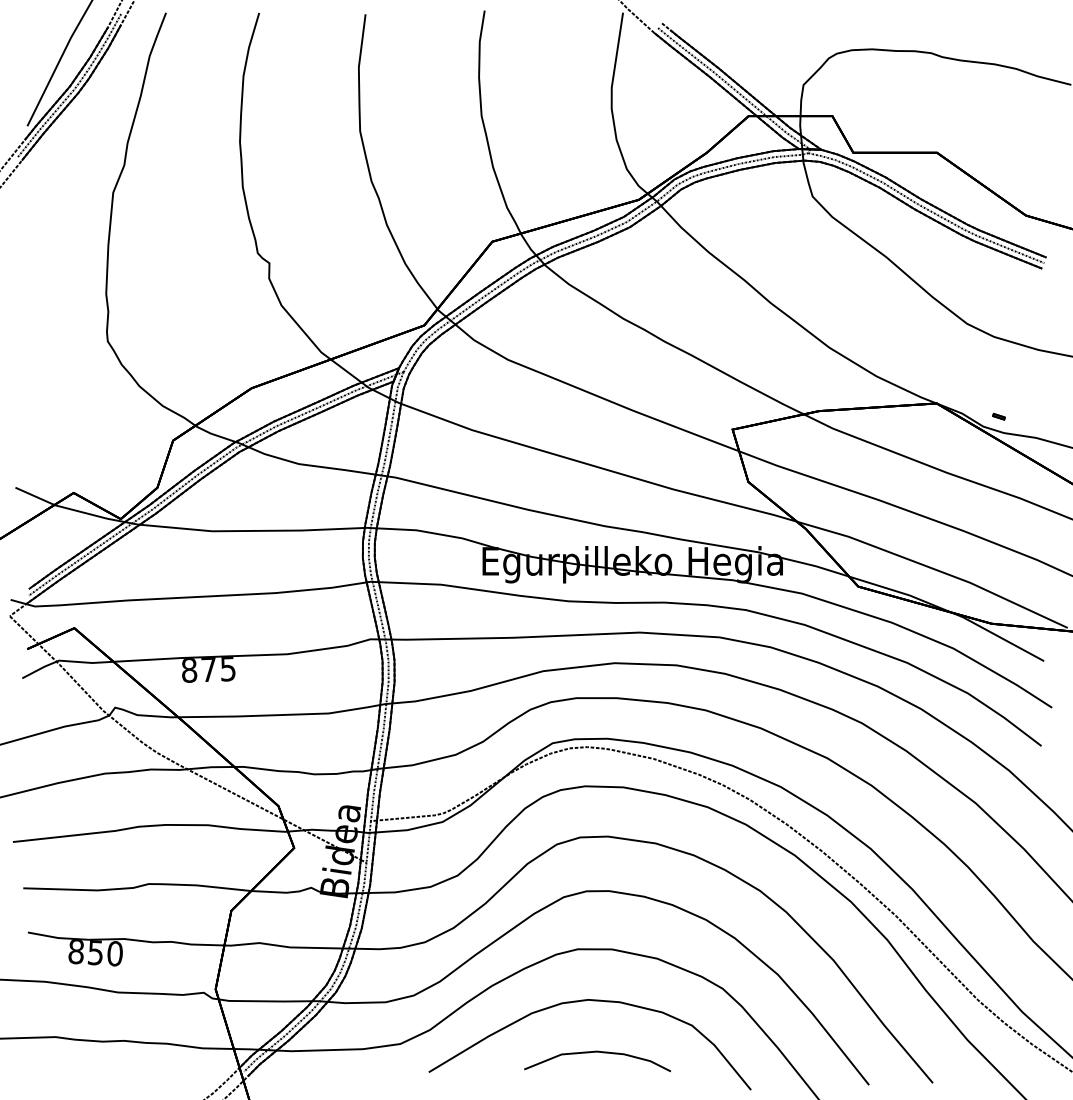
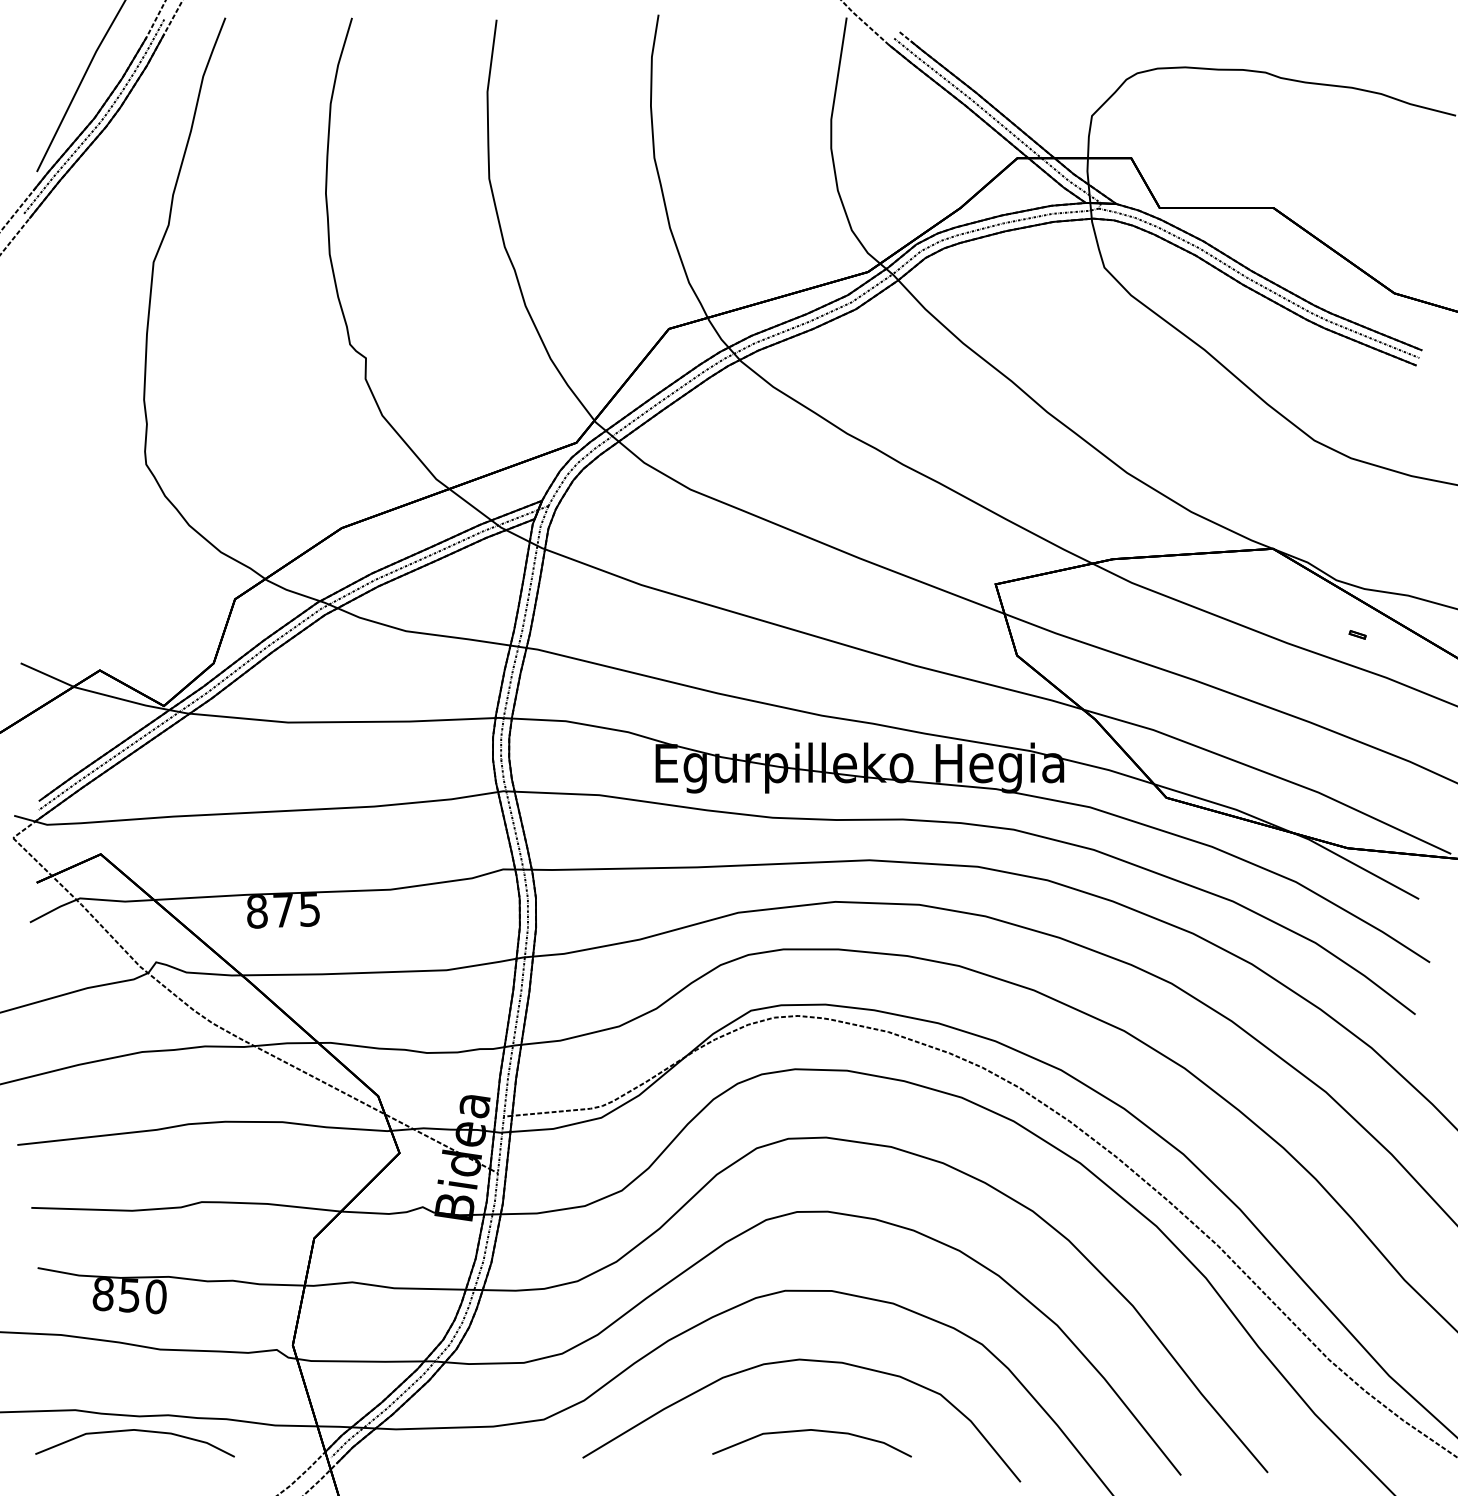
part: (998, 416) -> (1357, 634), moved
part: (101, 1052) -> (137, 1431), added

